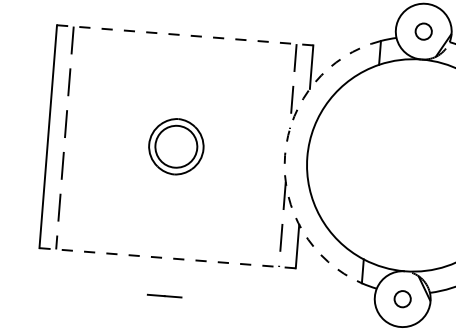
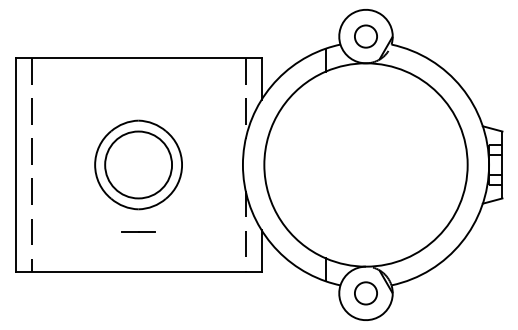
circle: (423, 31) -> (365, 36), size x1.43
line: (185, 34) -> (138, 57), dashed -> solid
part: (176, 146) -> (138, 164), size x1.67
arc: (284, 155) -> (242, 165), dashed -> solid
line: (168, 258) -> (139, 272), dashed -> solid
line: (164, 295) -> (138, 231), moved
circle: (402, 299) -> (365, 293), size x1.43

